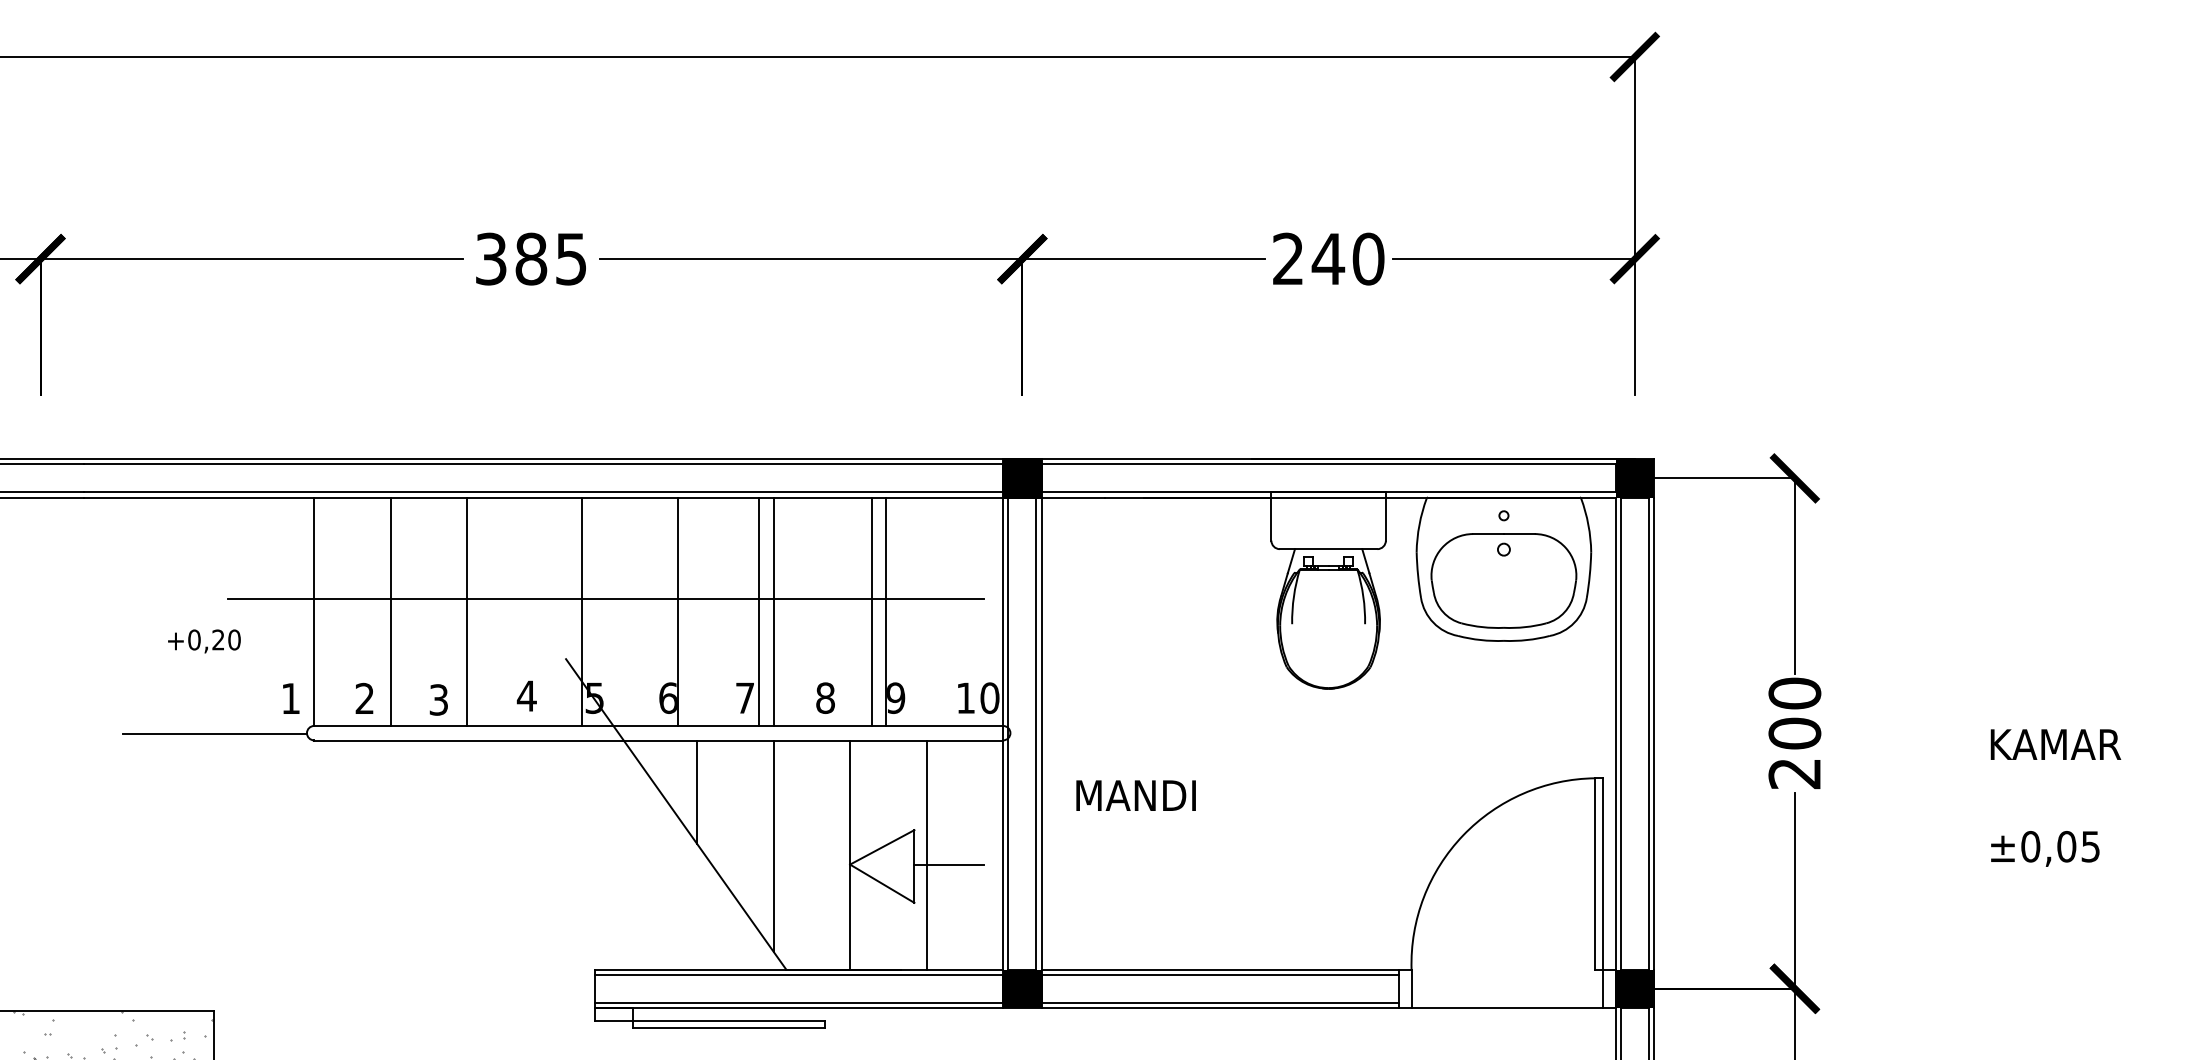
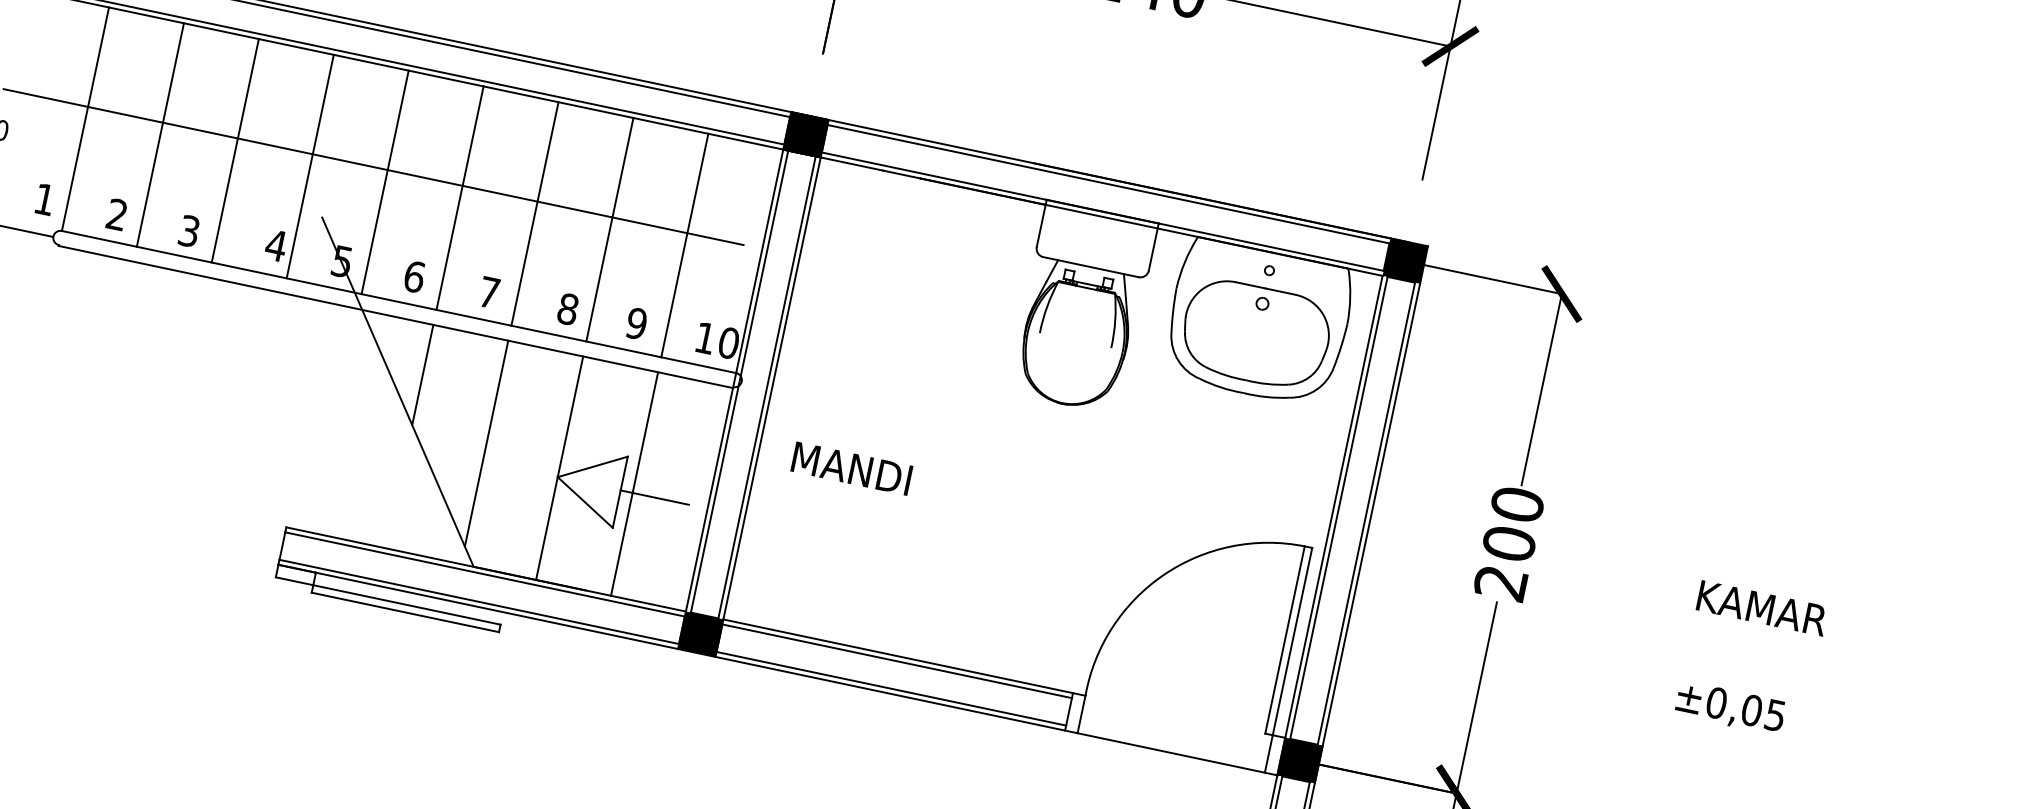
line: (581, 611) -> (309, 166), moved
line: (678, 611) -> (385, 182), moved
line: (758, 611) -> (459, 197), moved
line: (871, 611) -> (684, 245), moved
line: (886, 611) -> (610, 229), moved

